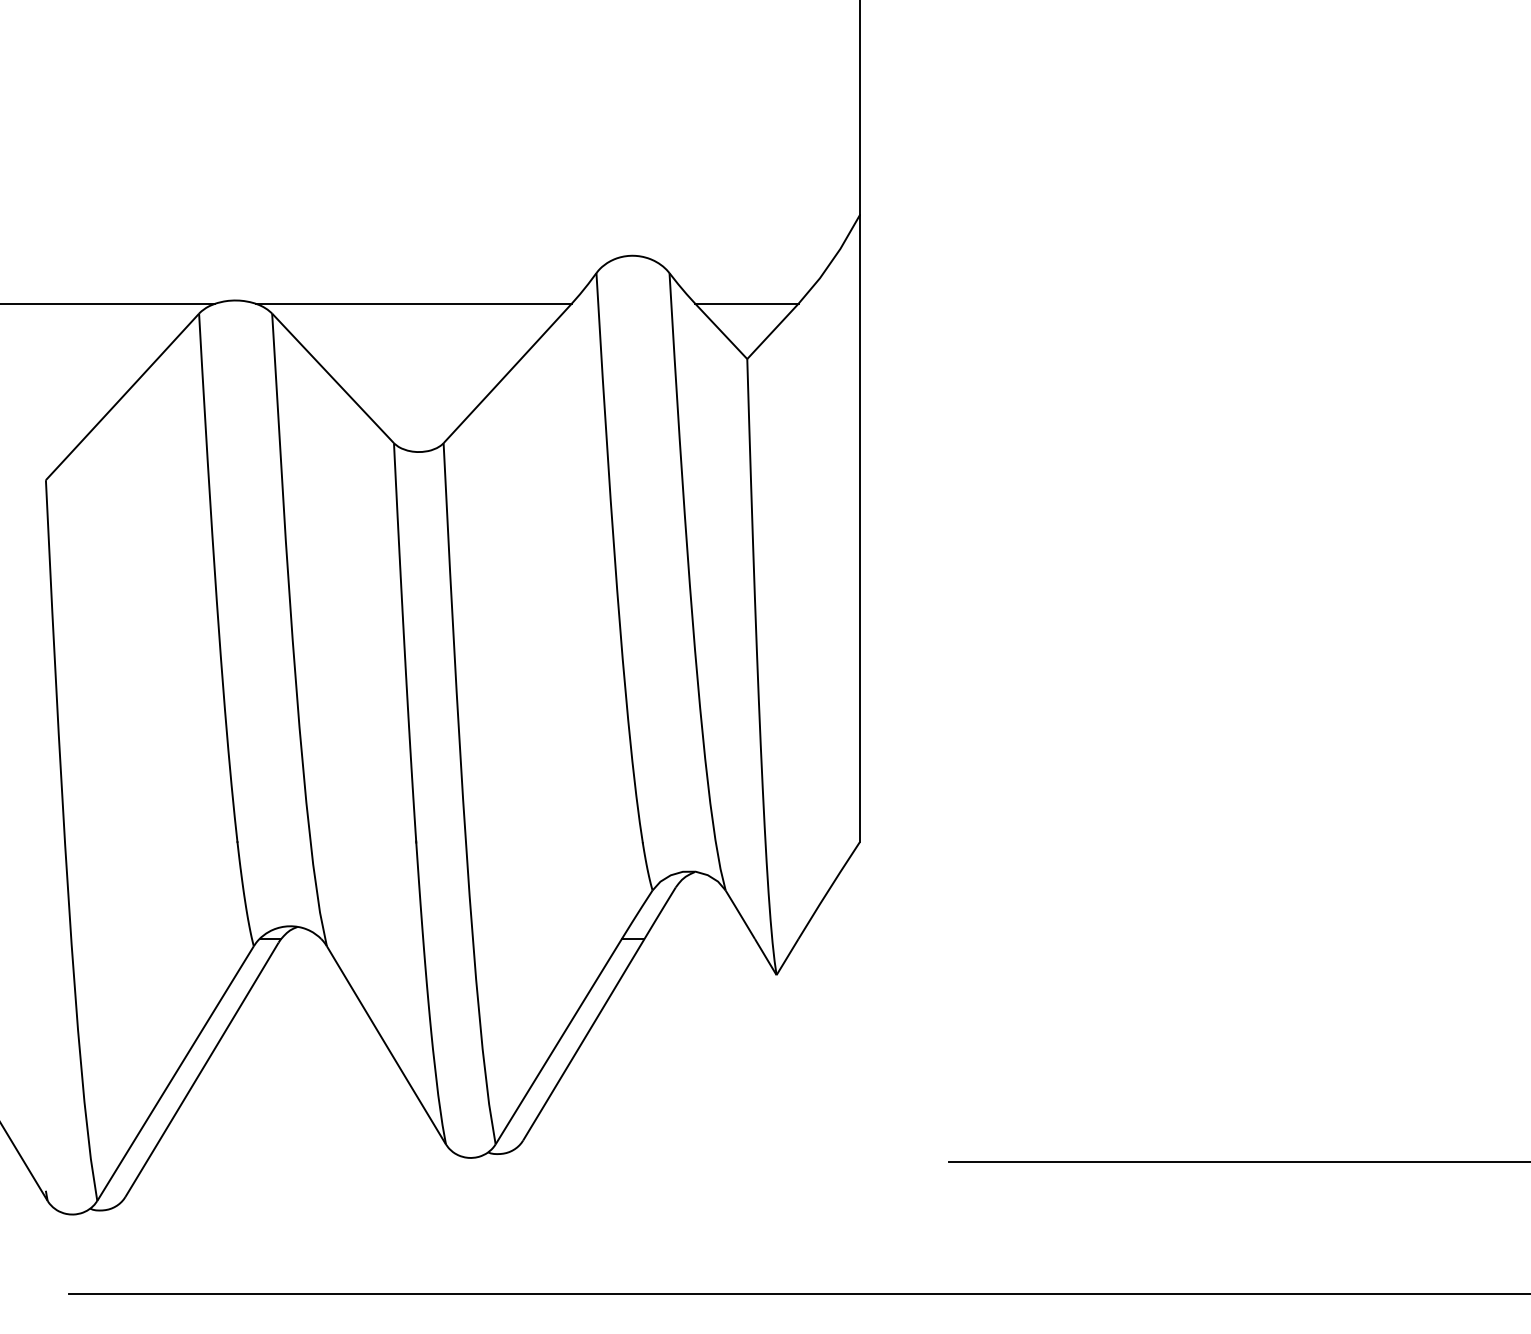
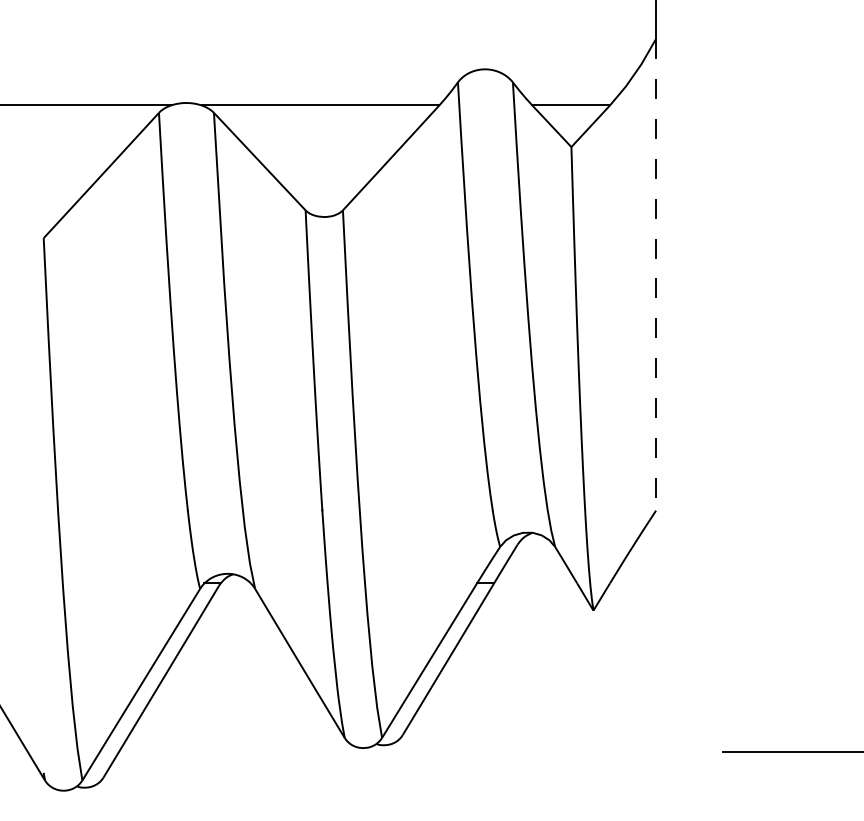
line: (859, 529) -> (655, 275), solid -> dashed

